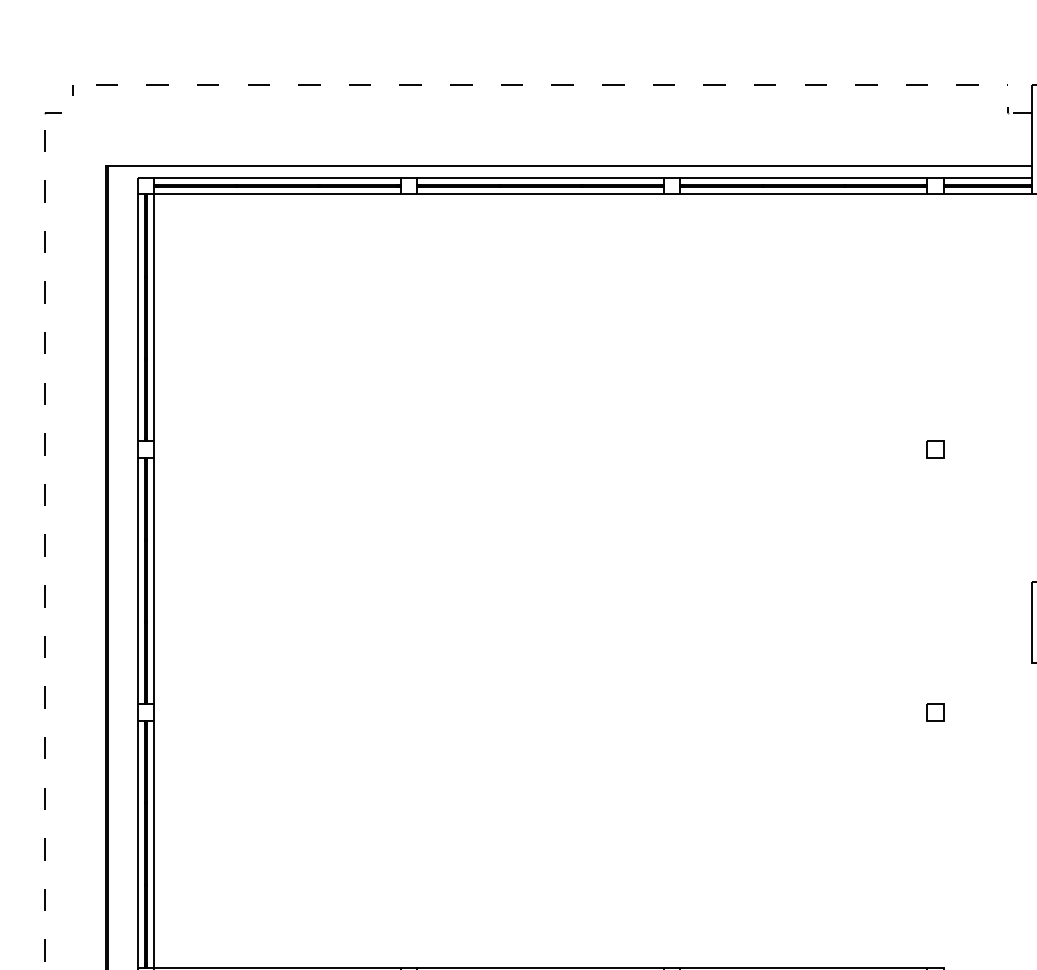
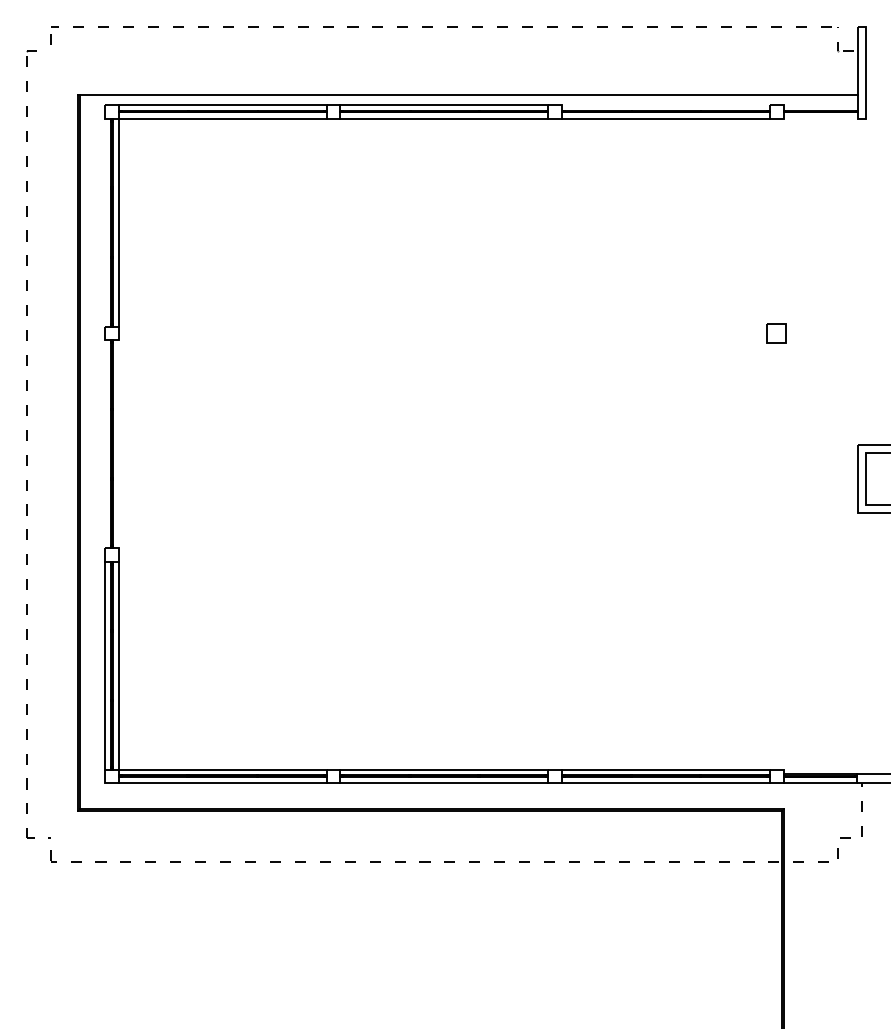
line: (803, 178) -> (665, 105), removed
line: (987, 178) -> (820, 105), removed
line: (987, 194) -> (820, 118), removed
line: (138, 317) -> (105, 222), removed
part: (935, 449) -> (776, 333), size x1.4
line: (138, 581) -> (105, 444), removed
line: (153, 581) -> (118, 444), removed
part: (935, 711) -> (776, 554), removed

